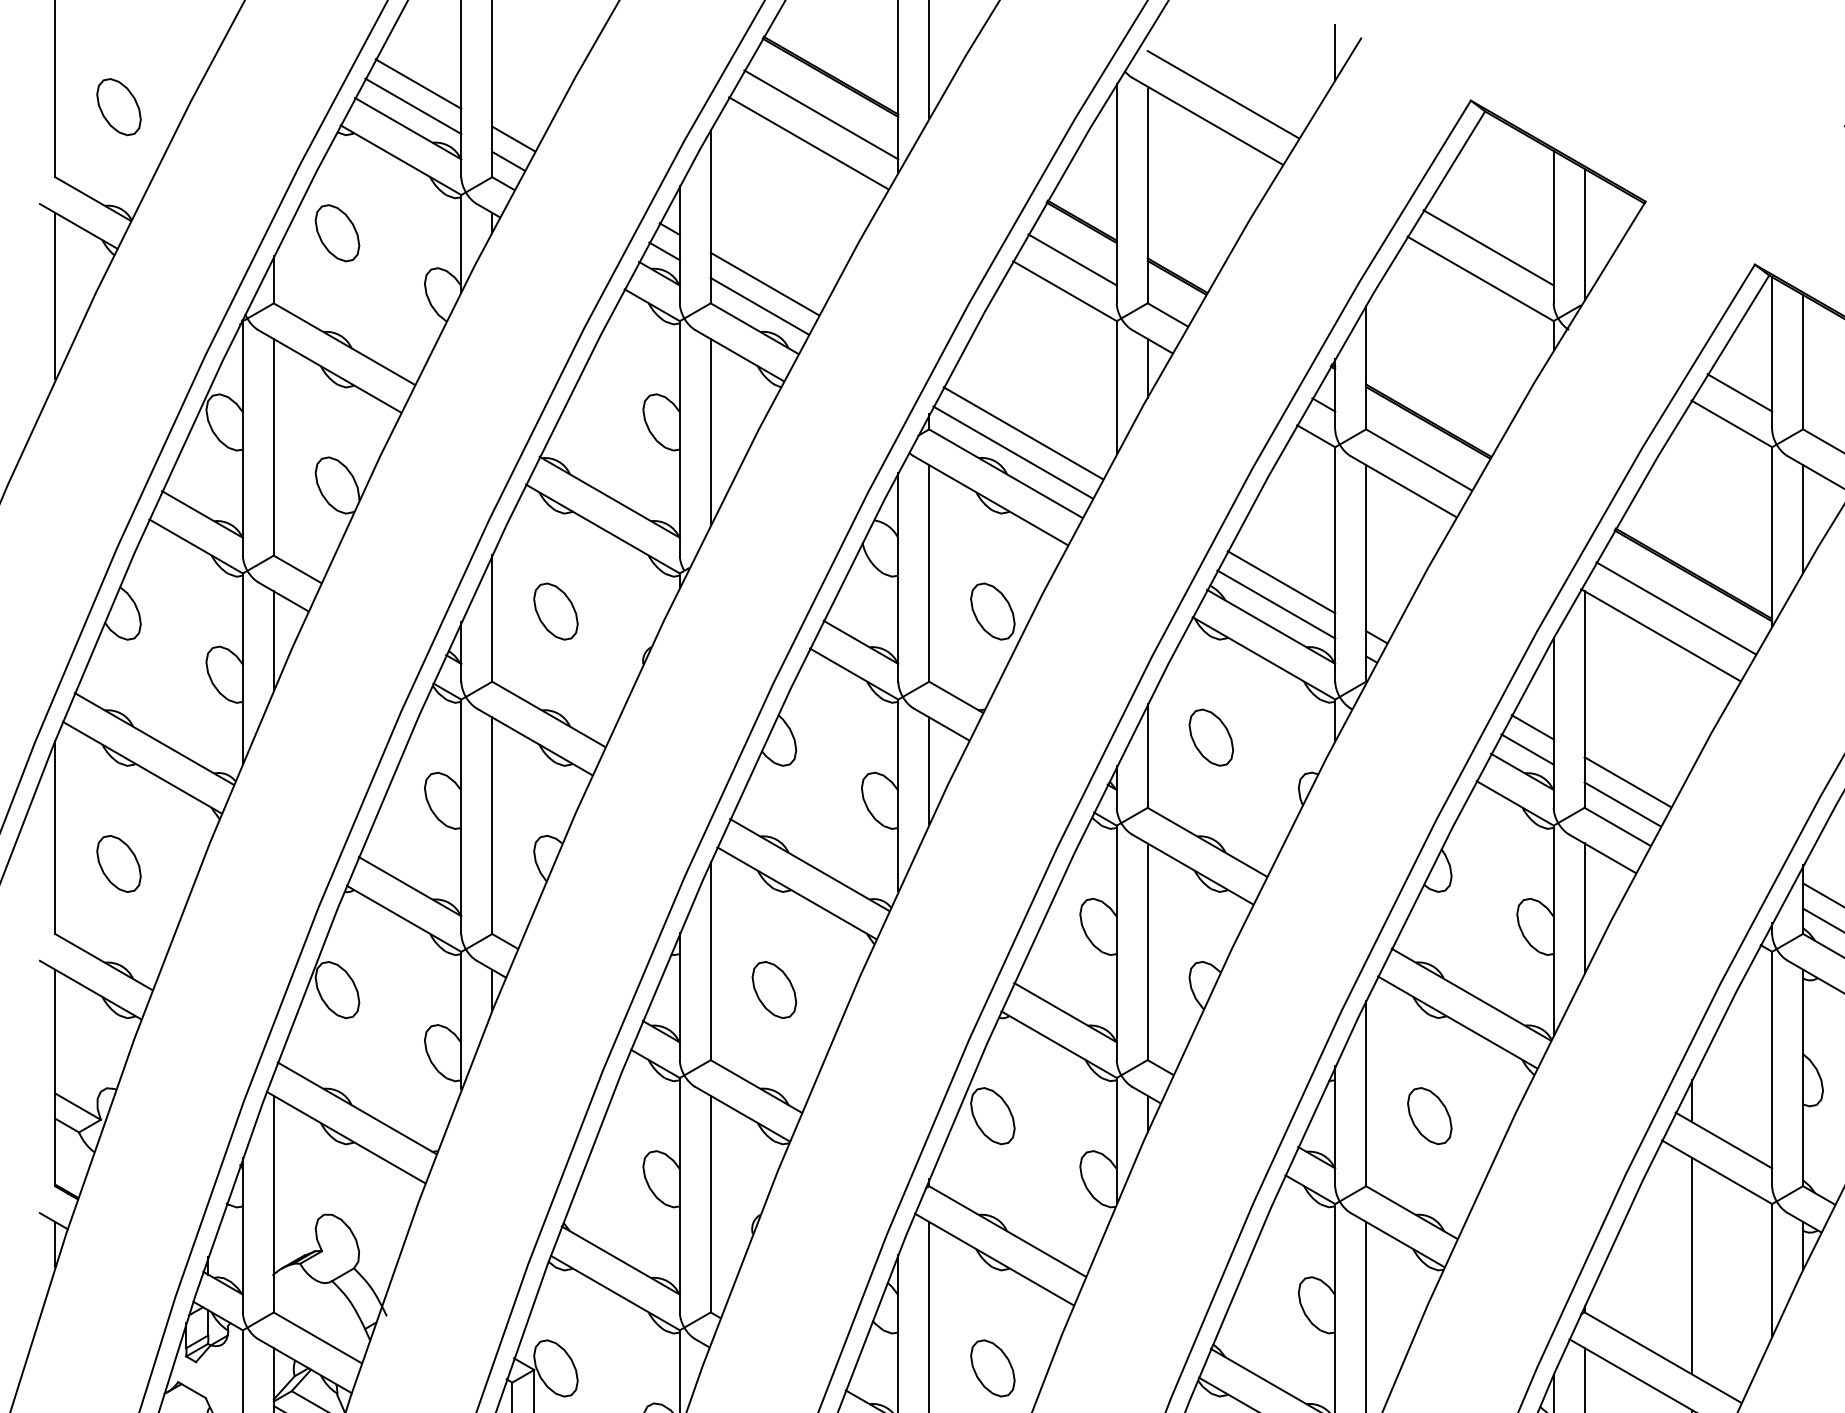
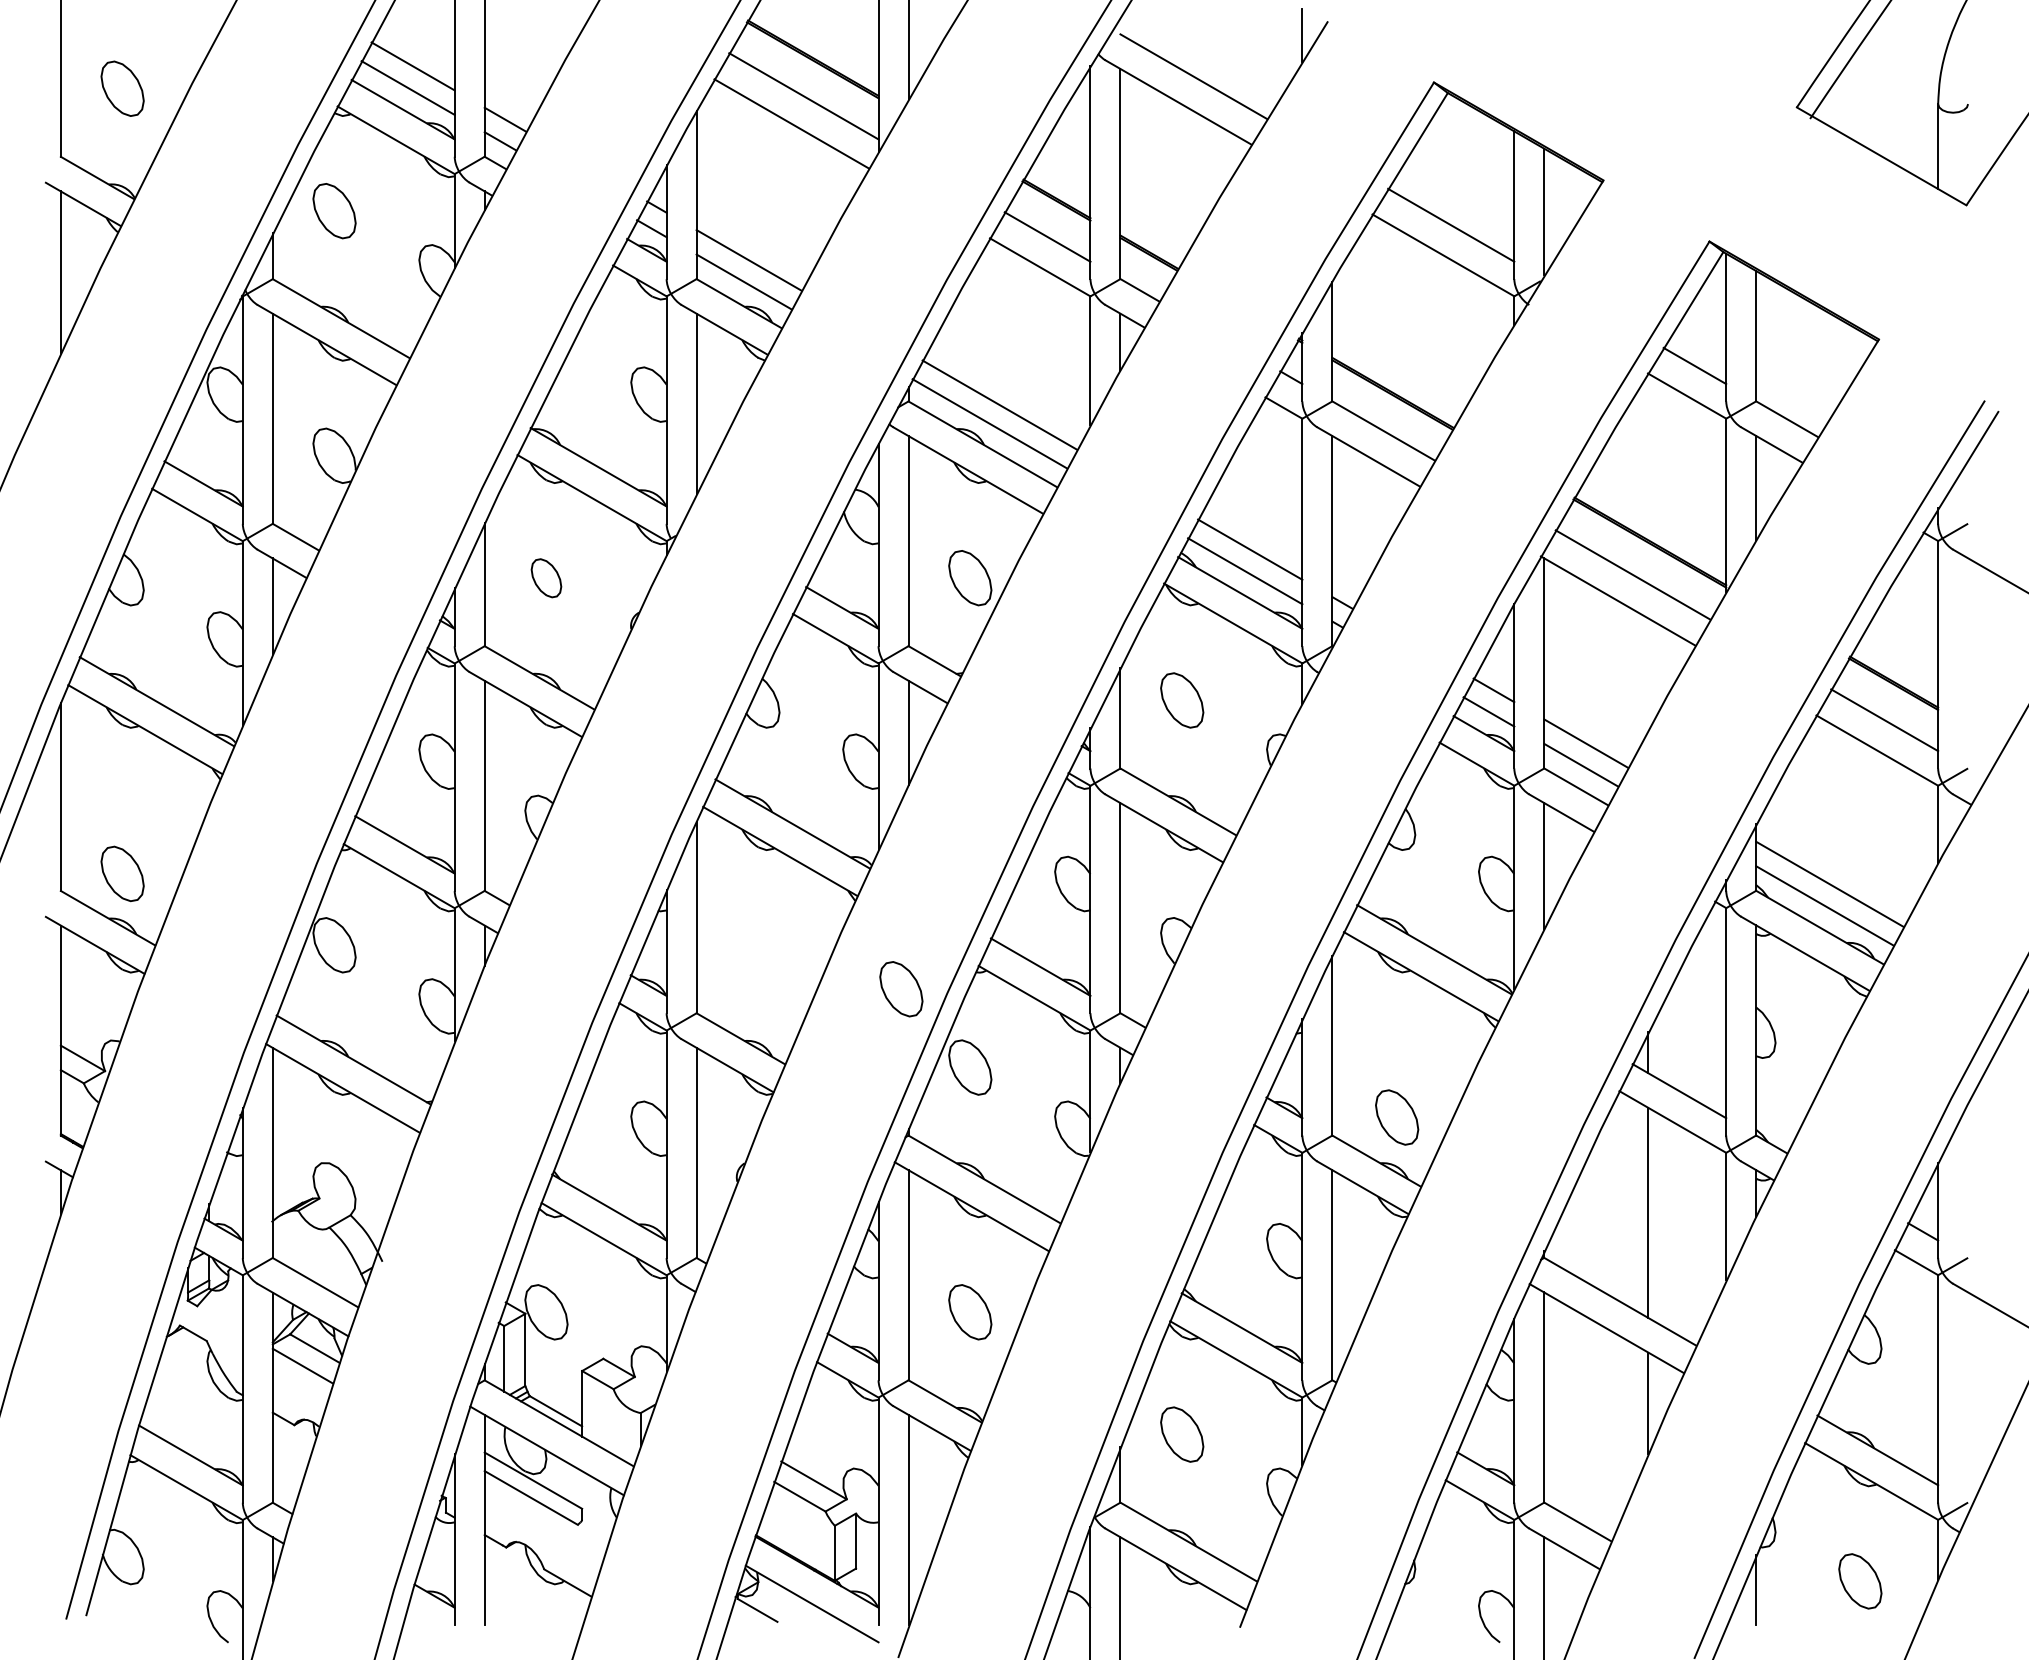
part: (555, 611) -> (546, 578), size x0.7
part: (118, 863) -> (122, 873), moved
part: (774, 990) -> (901, 989), moved
part: (1430, 1116) -> (1397, 1117), moved

